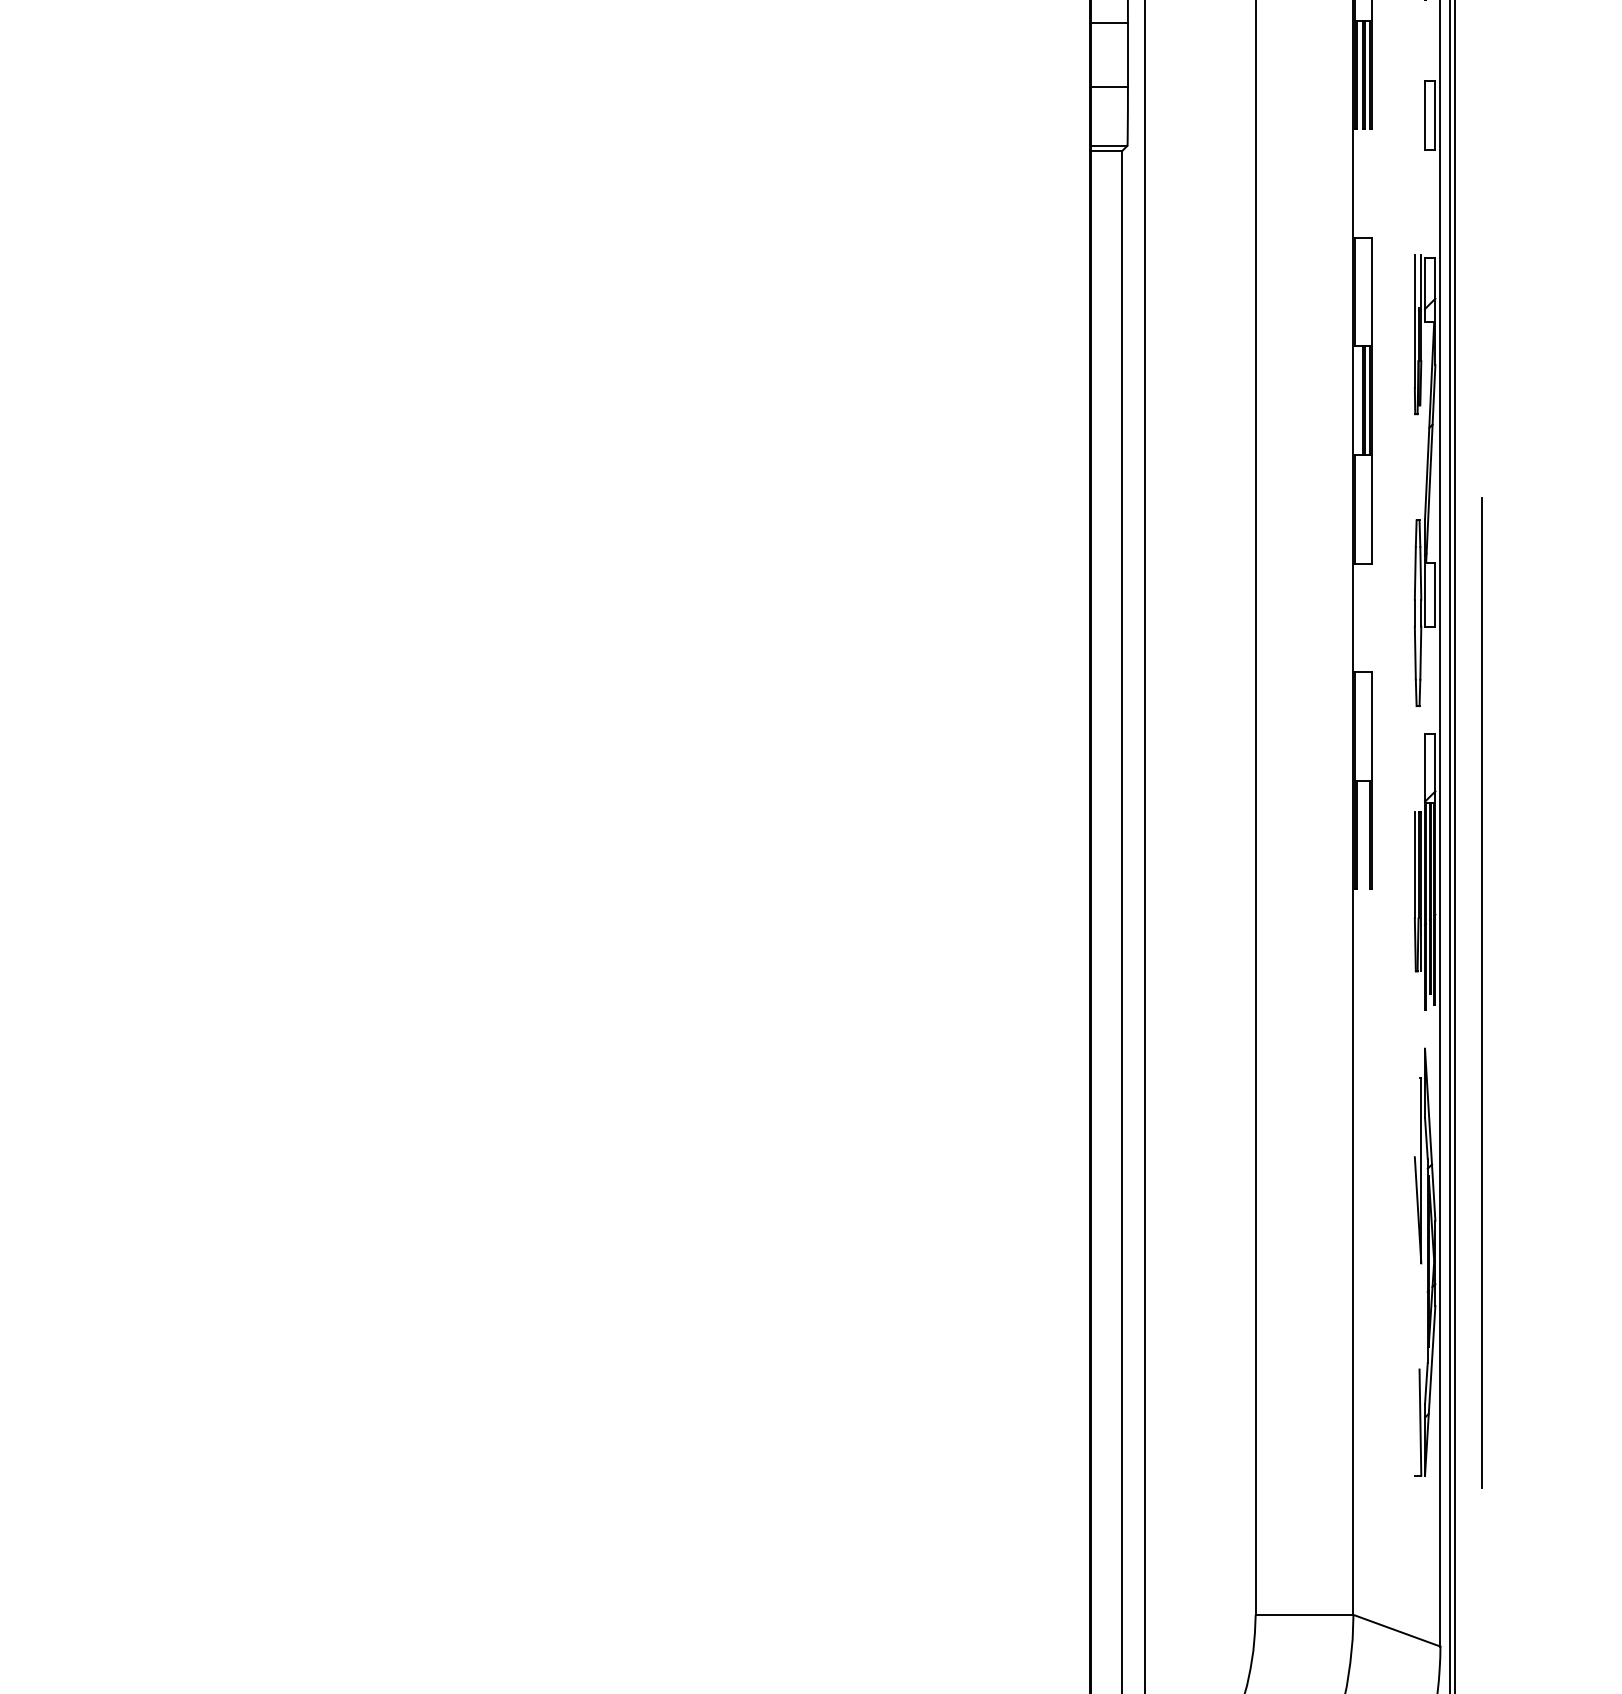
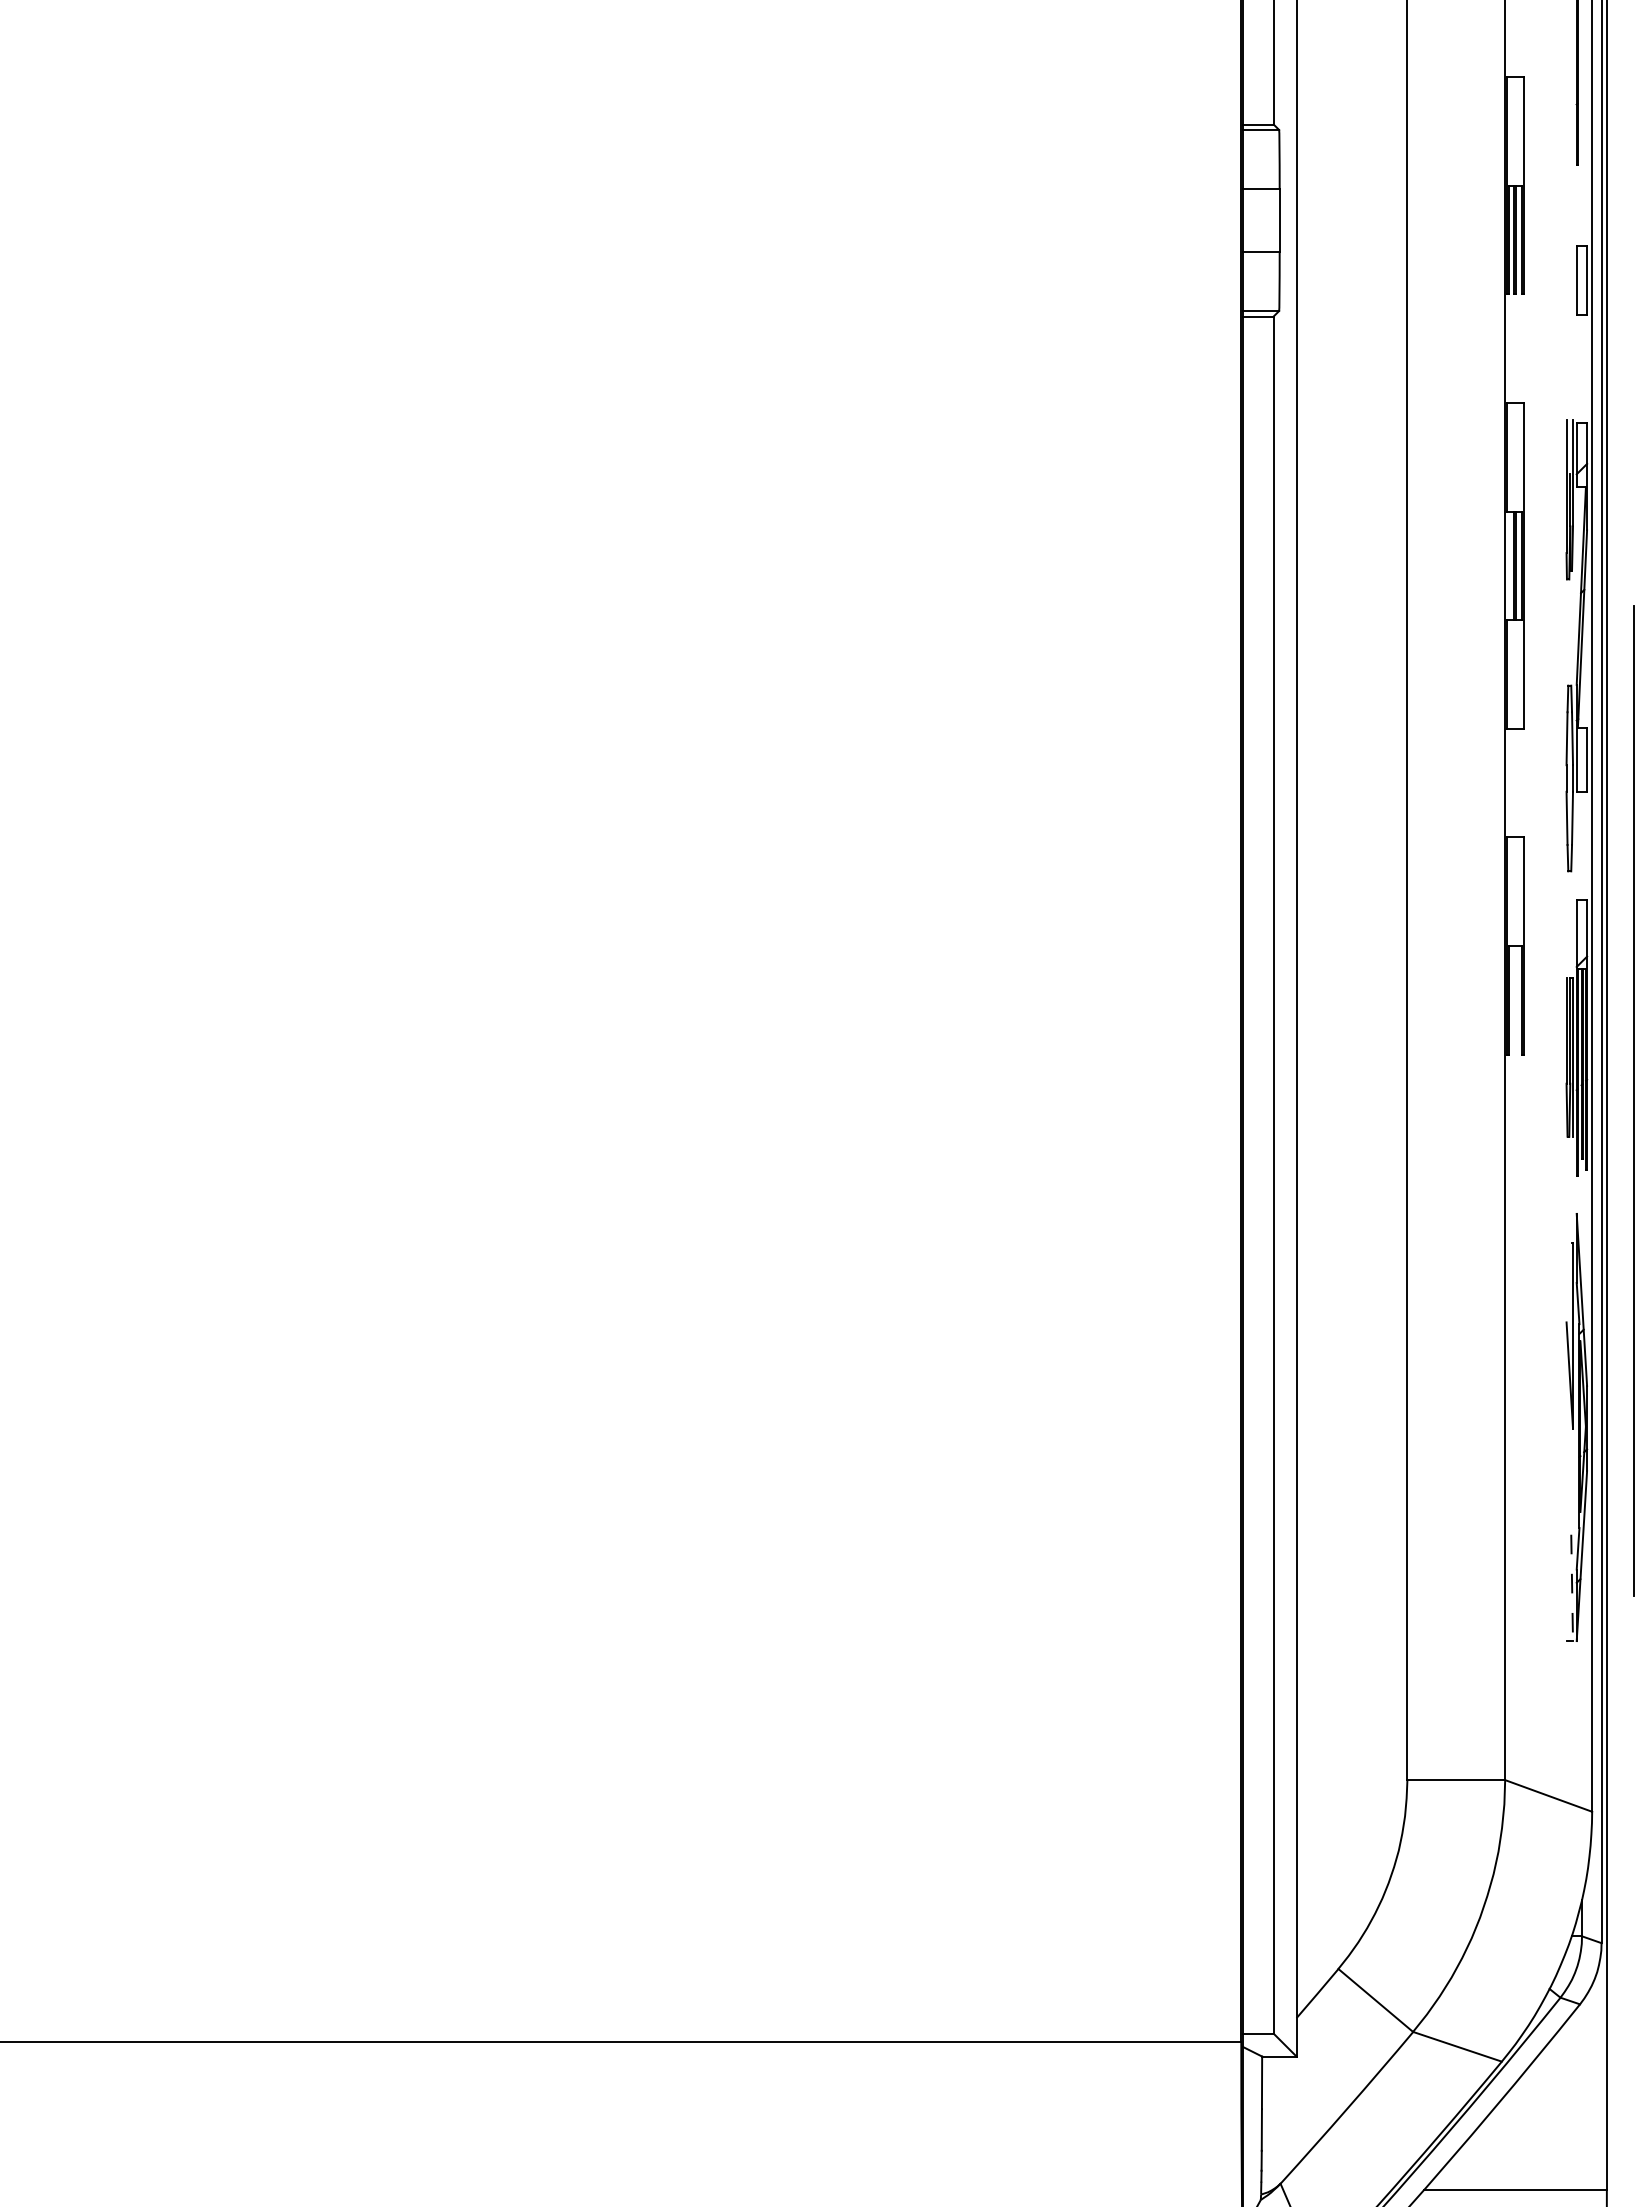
line: (1481, 992) -> (1633, 1100), moved
line: (1420, 1423) -> (1572, 1588), solid -> dashed

